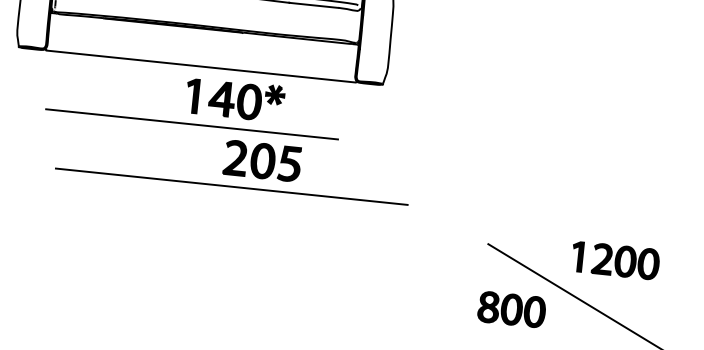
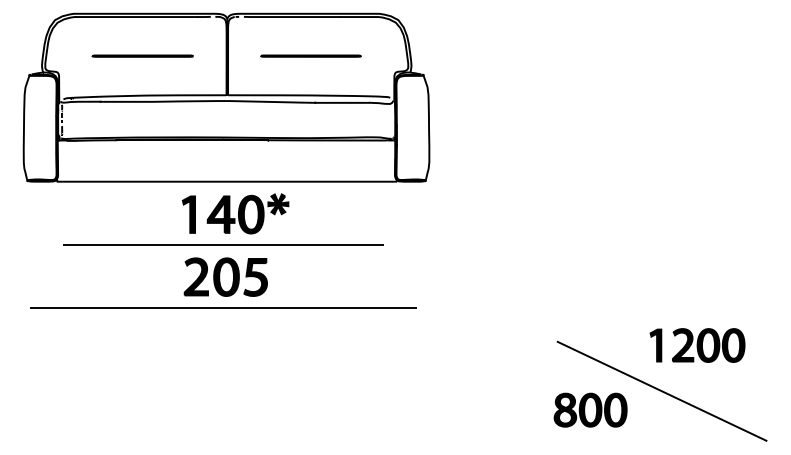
part: (235, 99) -> (235, 213), moved
part: (262, 160) -> (225, 276), moved
line: (231, 185) -> (223, 307), moved

